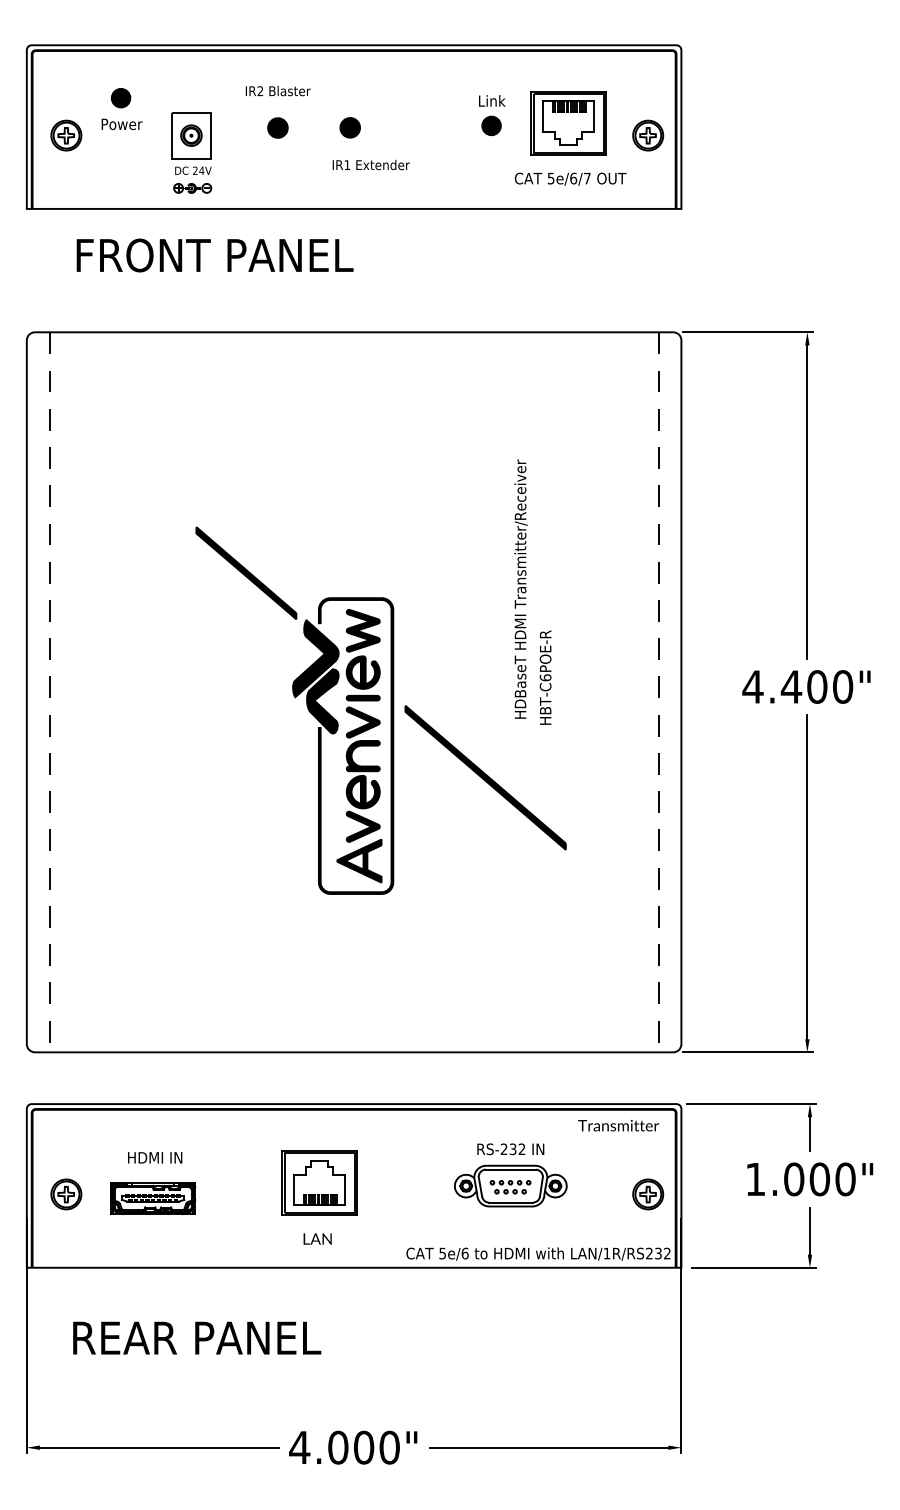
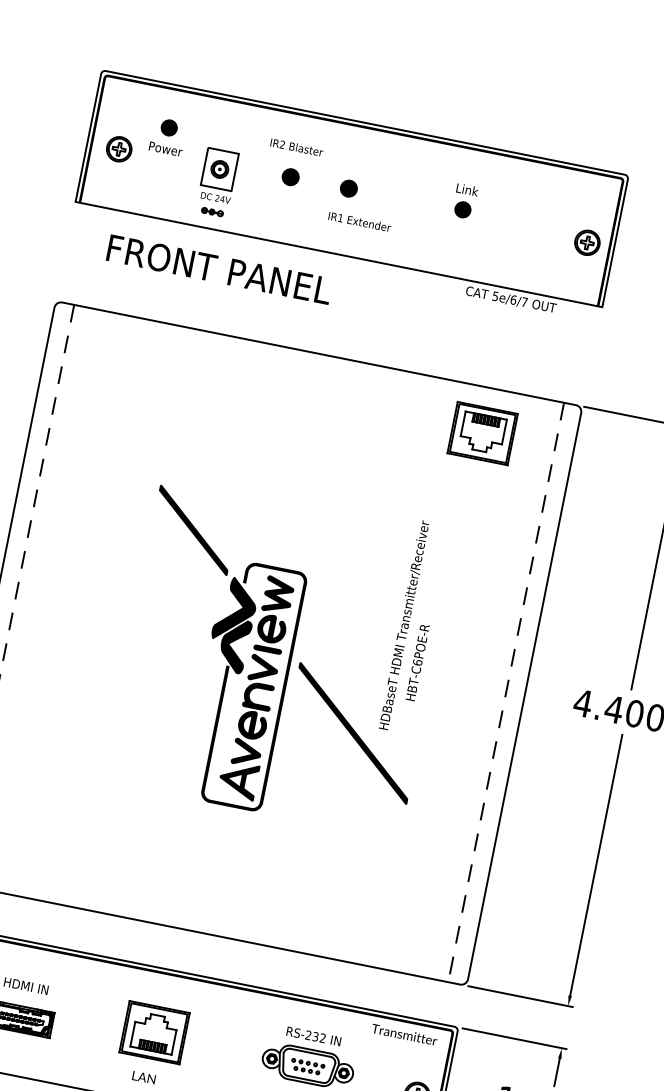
part: (568, 123) -> (482, 433), moved
text: (570, 178) -> (511, 299), moved
part: (192, 188) -> (212, 212), size x0.7
text: (520, 588) -> (404, 624), moved

